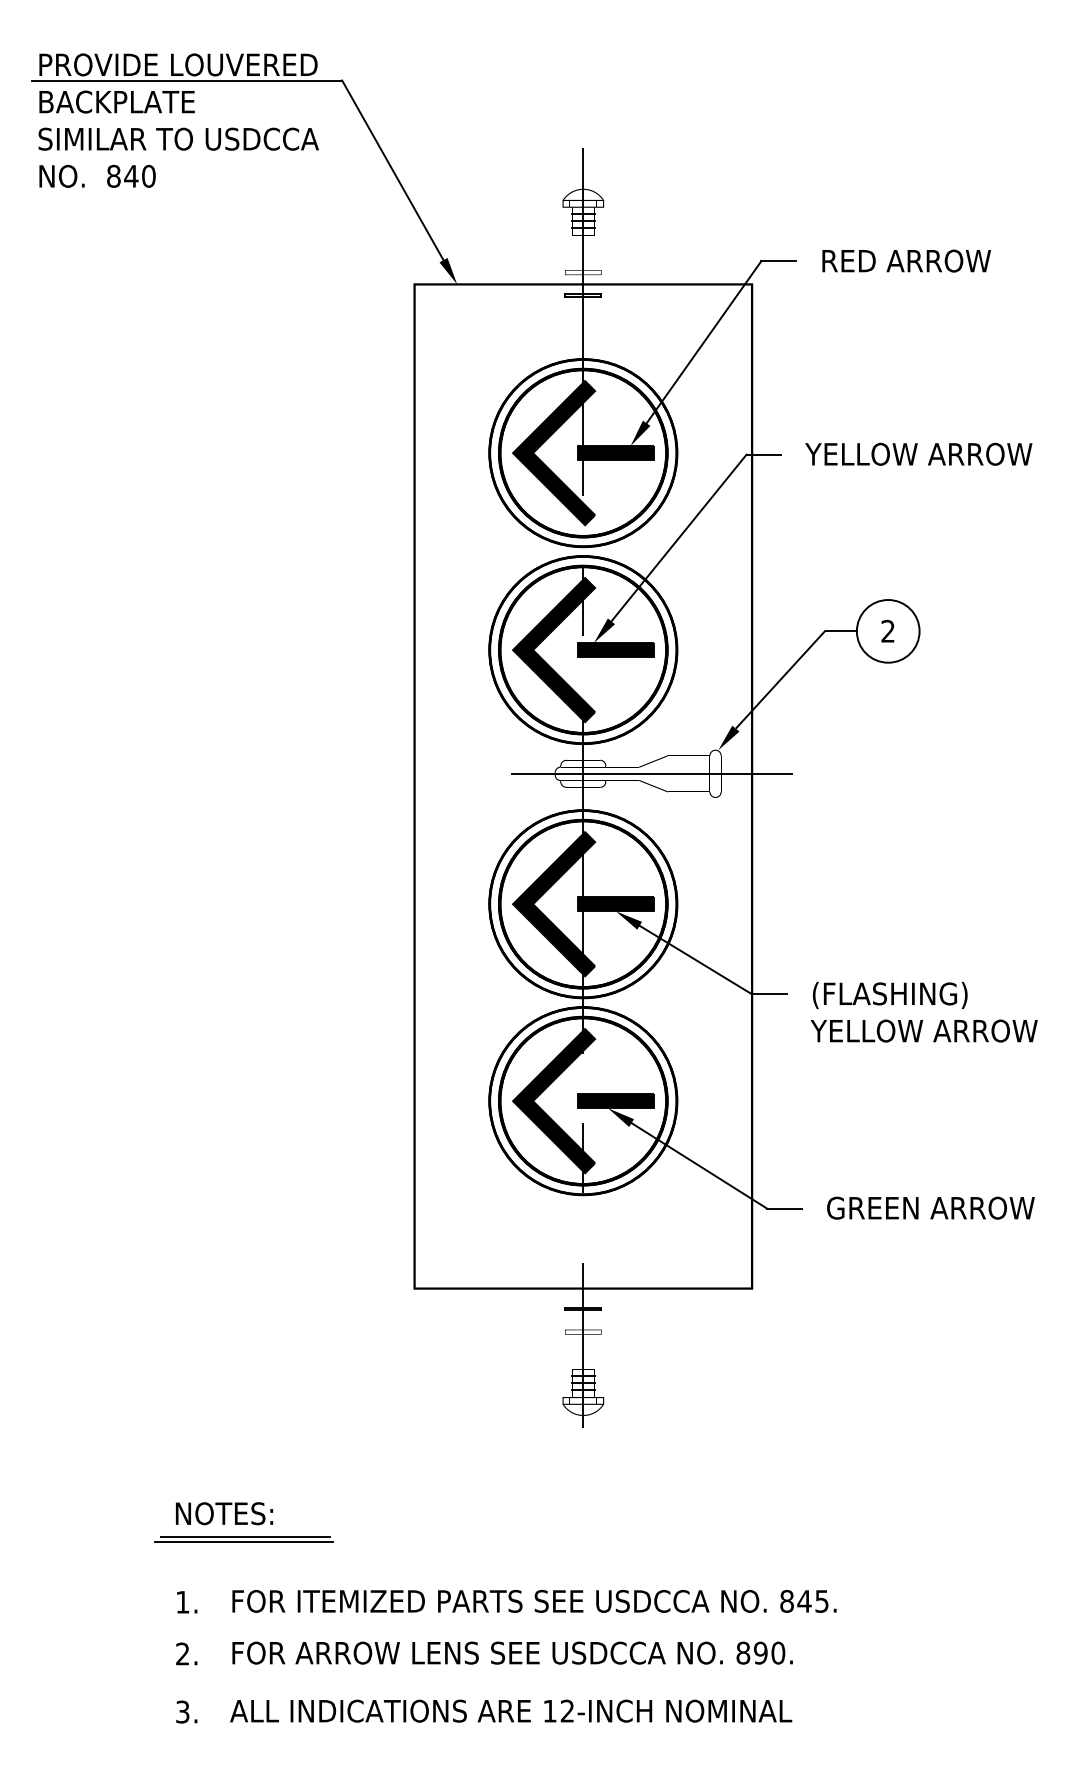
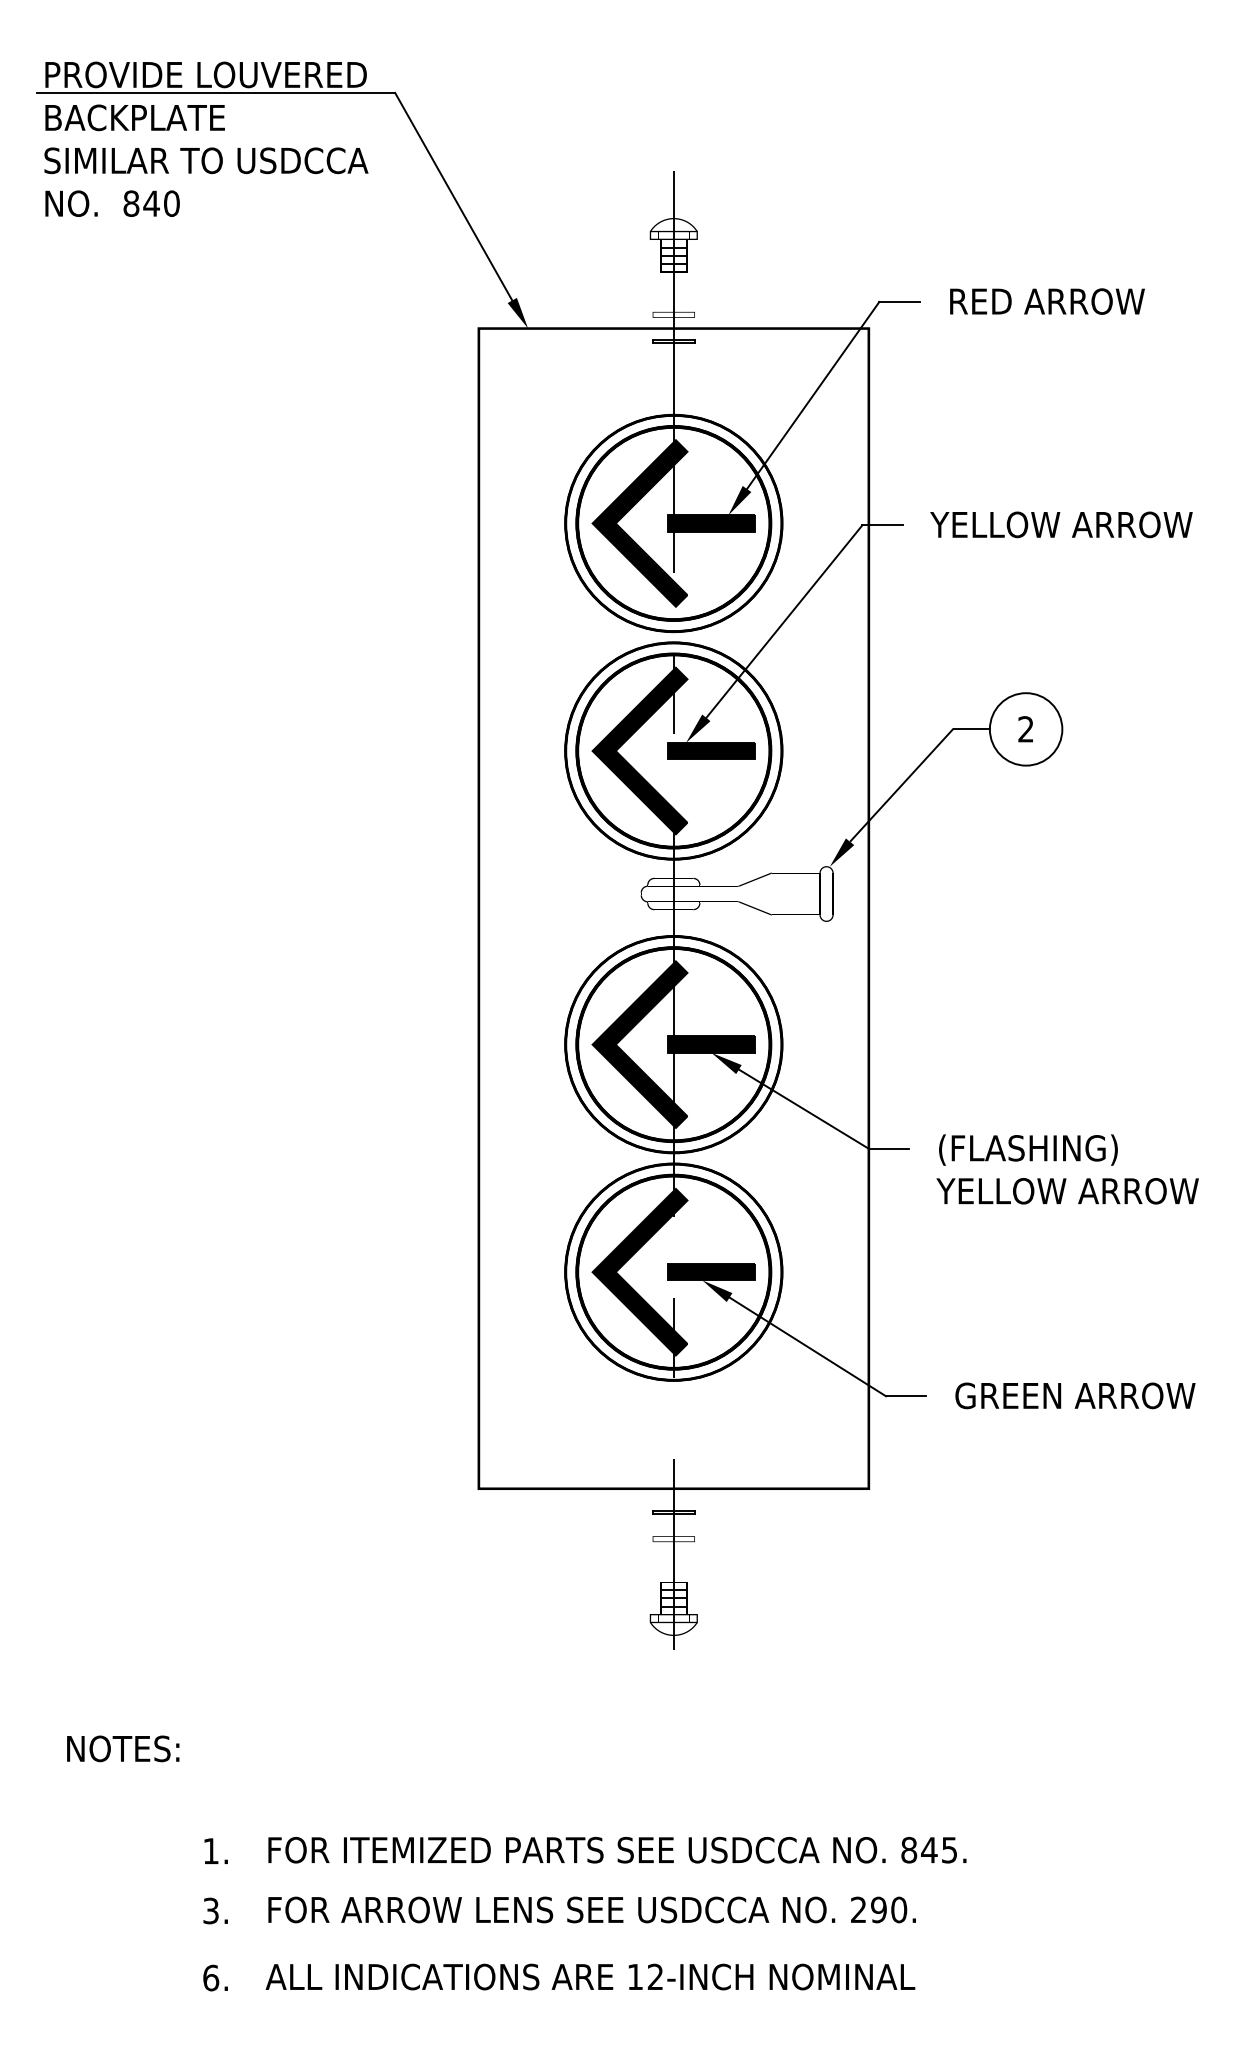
line: (651, 774) -> (752, 894), removed
text: (224, 1513) -> (123, 1748), moved
line: (244, 1536) -> (282, 1775), removed
line: (243, 1541) -> (281, 1781), removed
text: (743, 1652) -> (858, 1909), 890. -> 290.
text: (182, 1654) -> (210, 1911), 2. -> 3.
text: (183, 1711) -> (211, 1977), 3. -> 6.

